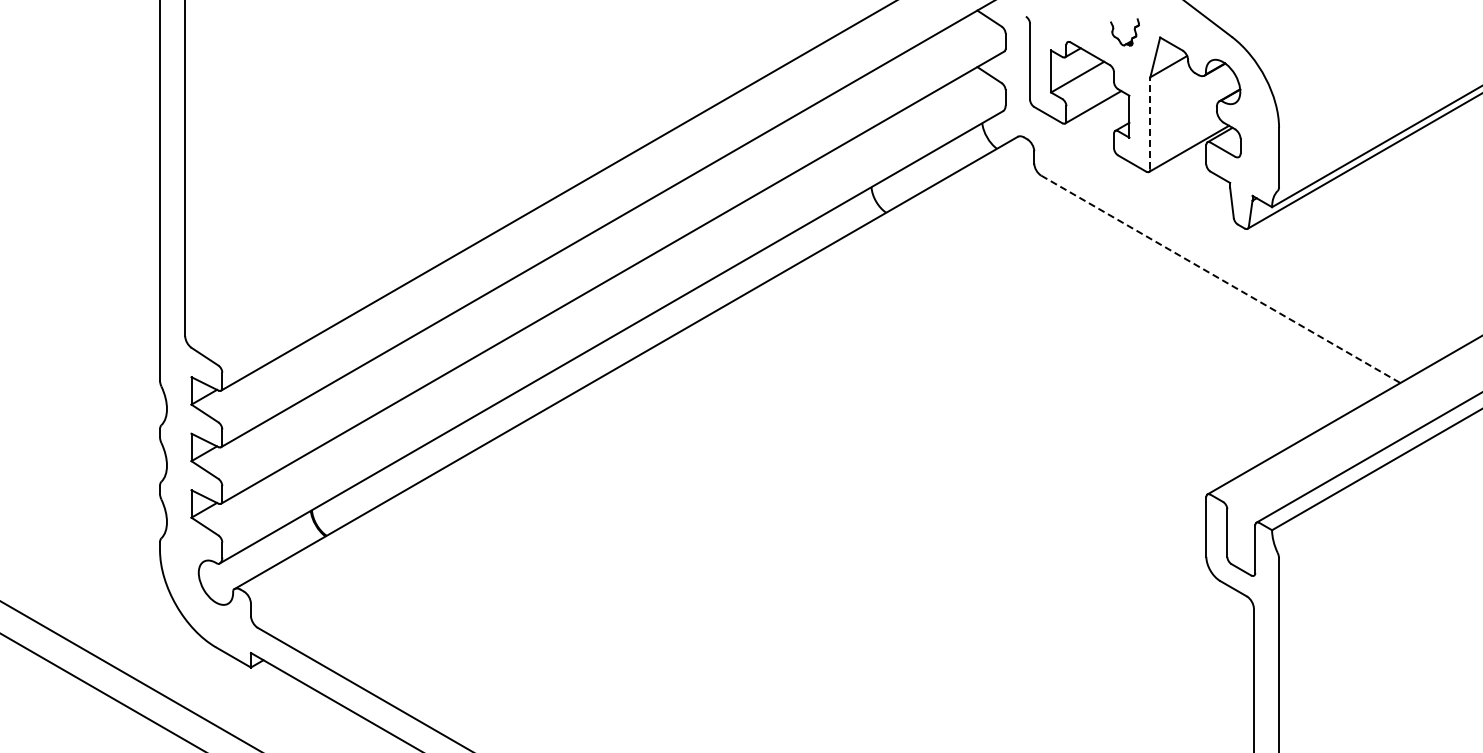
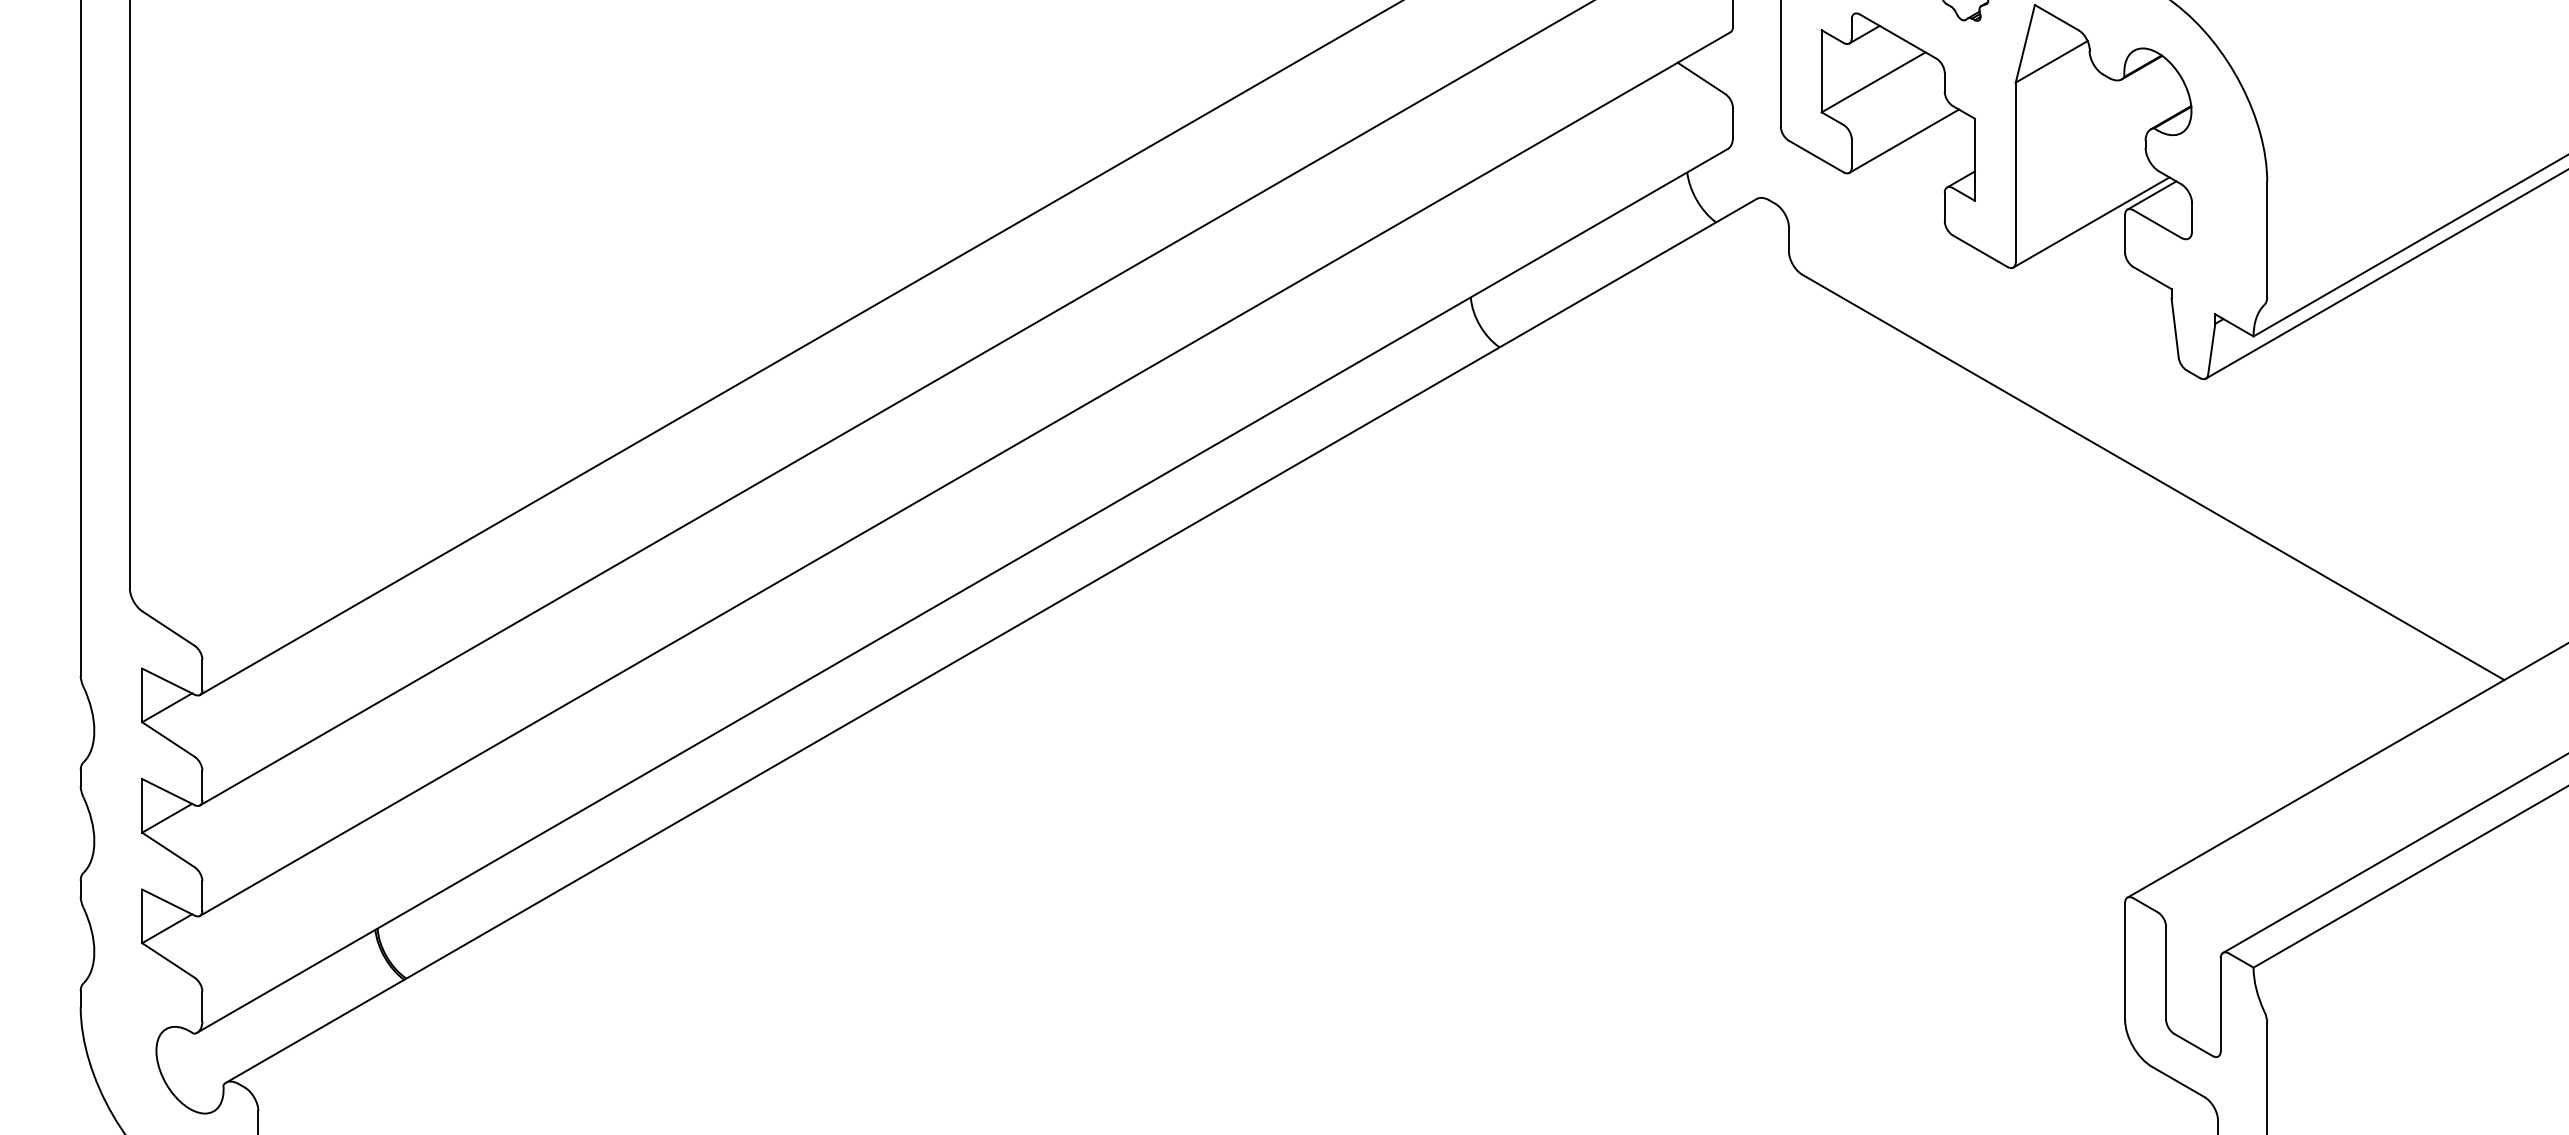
line: (1150, 123) -> (2015, 172), dashed -> solid
line: (1221, 279) -> (2154, 477), dashed -> solid

